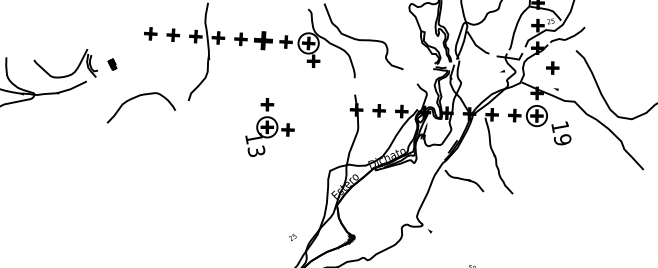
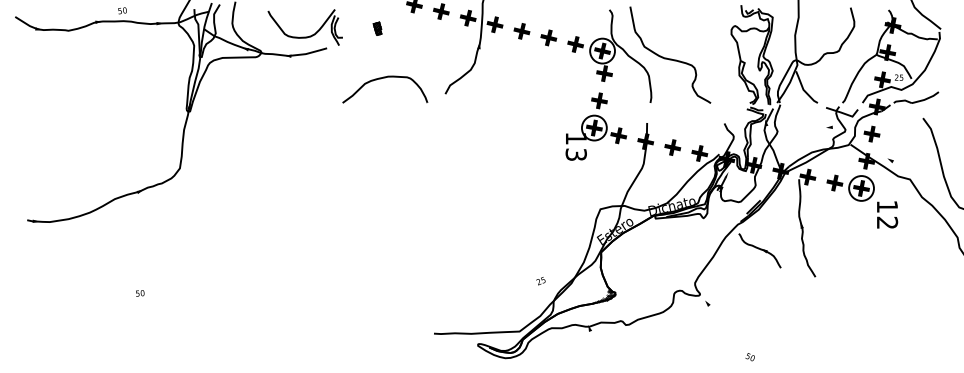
part: (263, 40) -> (548, 37), size x0.71
part: (112, 64) -> (377, 28), moved
part: (552, 67) -> (871, 133), moved
part: (268, 125) -> (596, 126), moved
text: (561, 139) -> (886, 222), 19 -> 12

